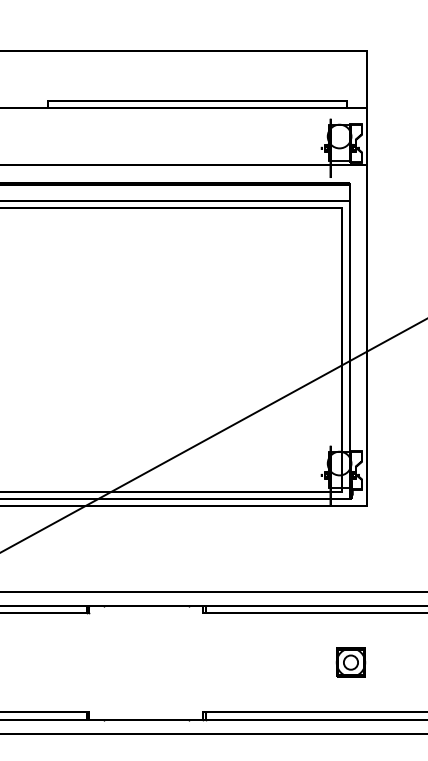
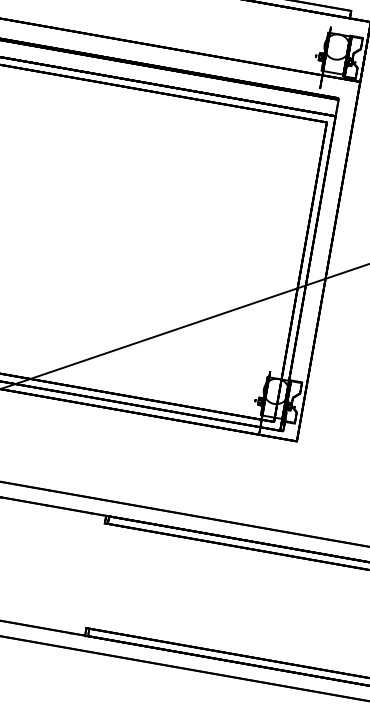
part: (350, 662) -> (250, 602), removed

